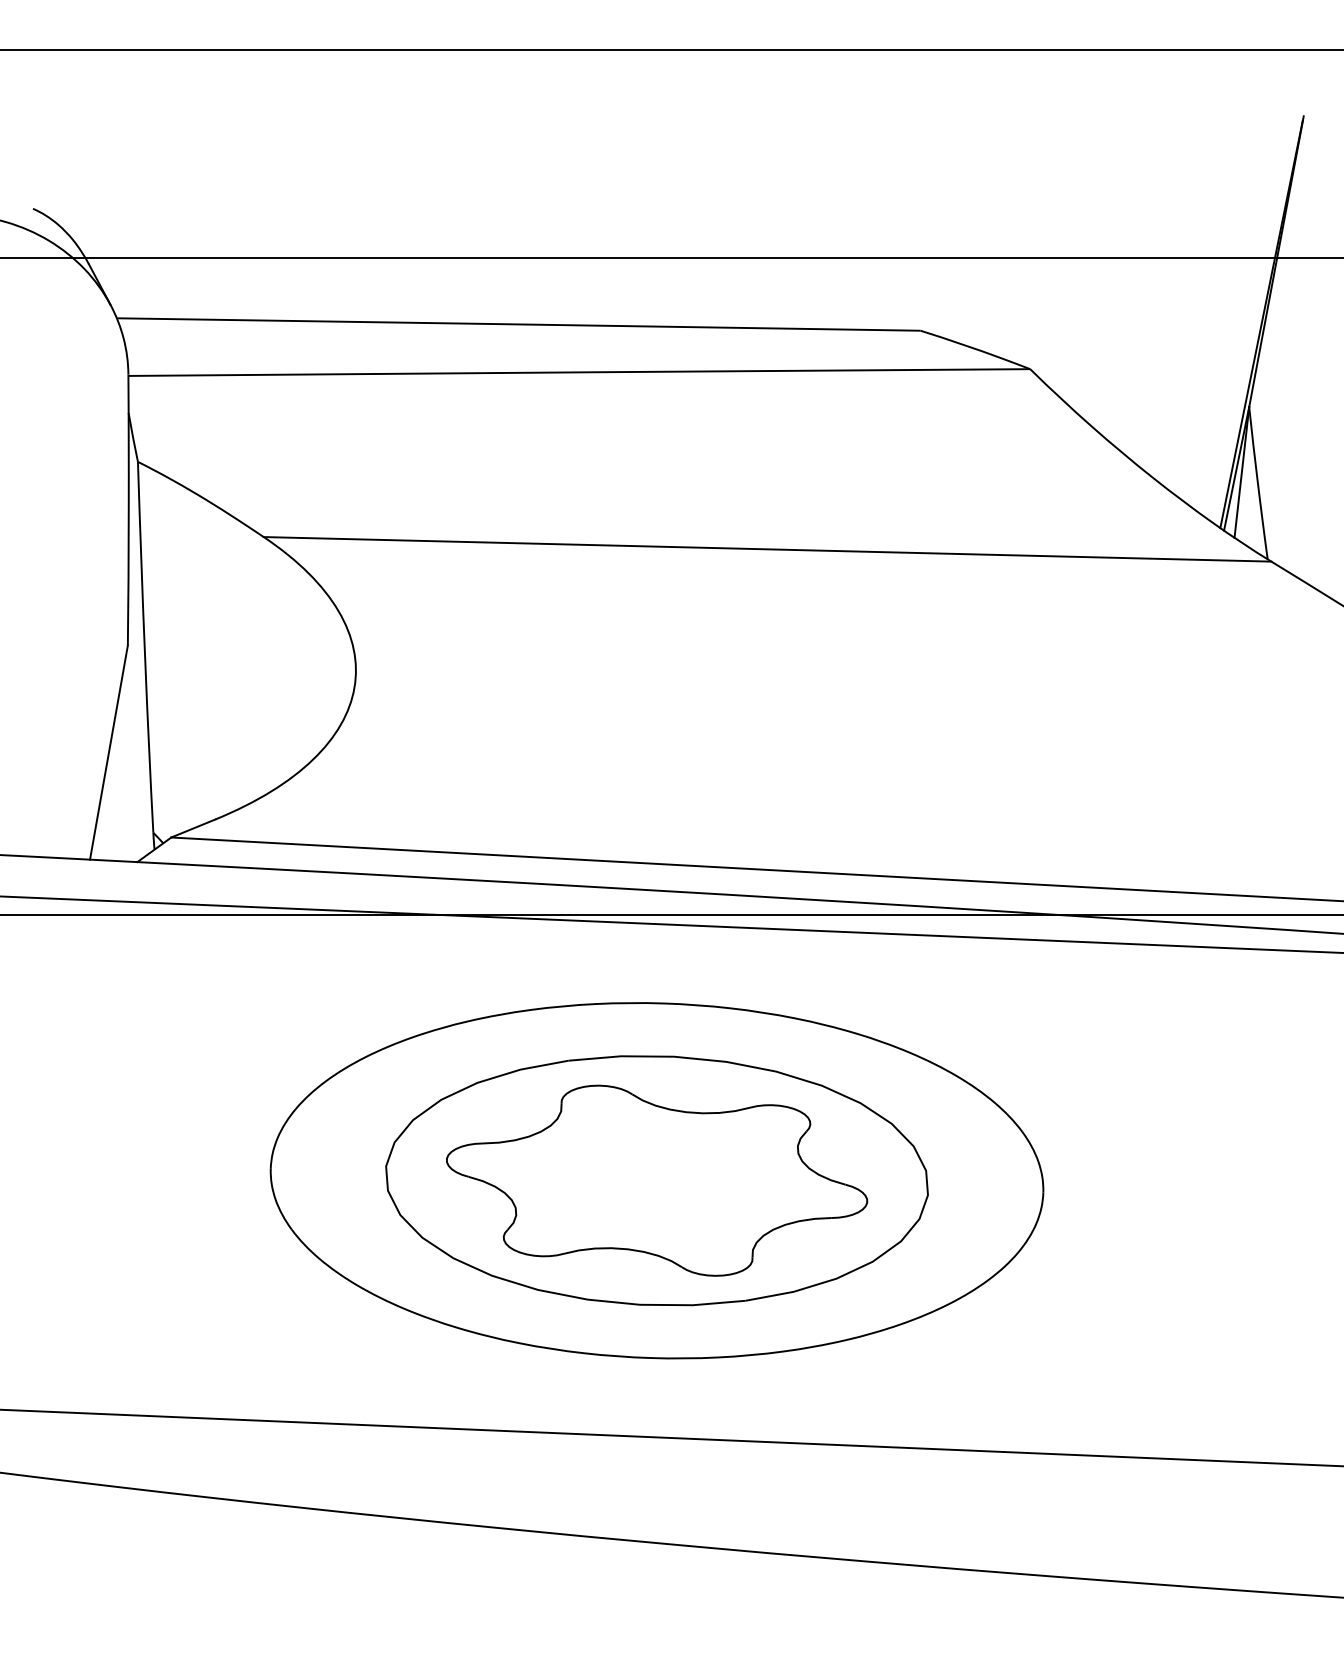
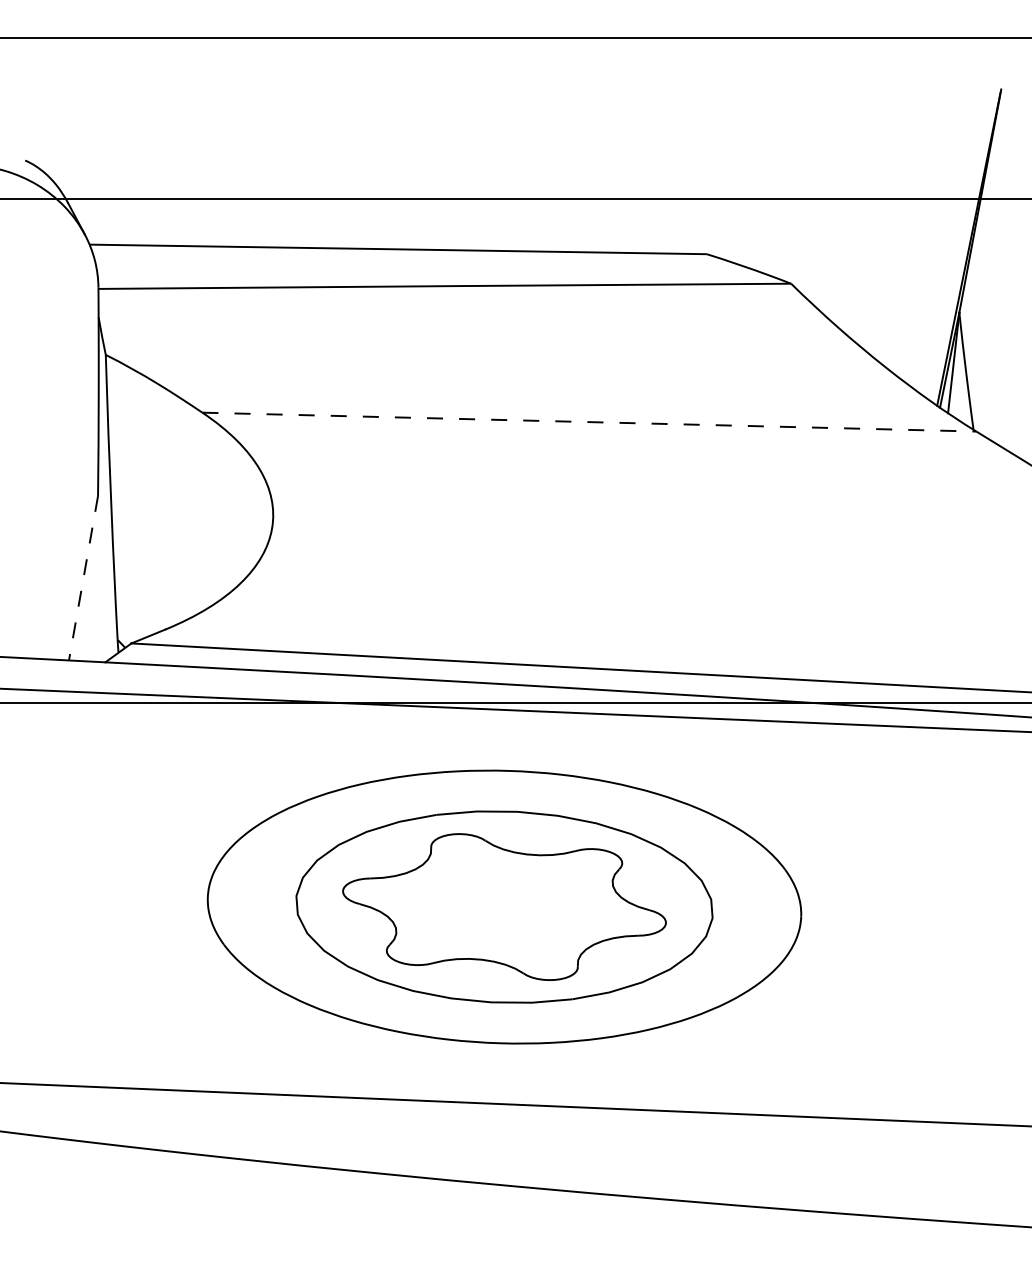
line: (767, 549) -> (589, 422), solid -> dashed
line: (108, 752) -> (83, 578), solid -> dashed

